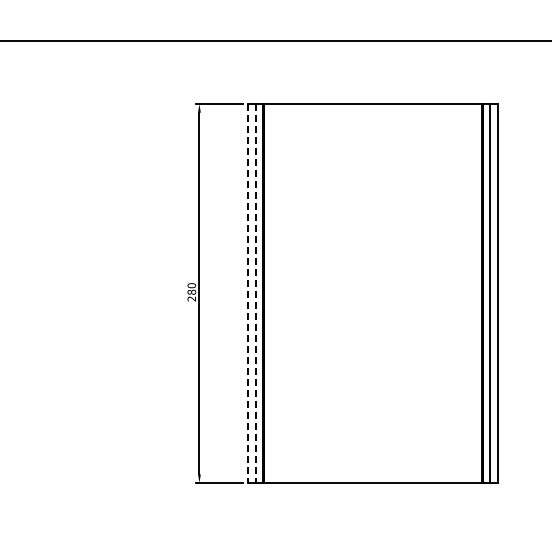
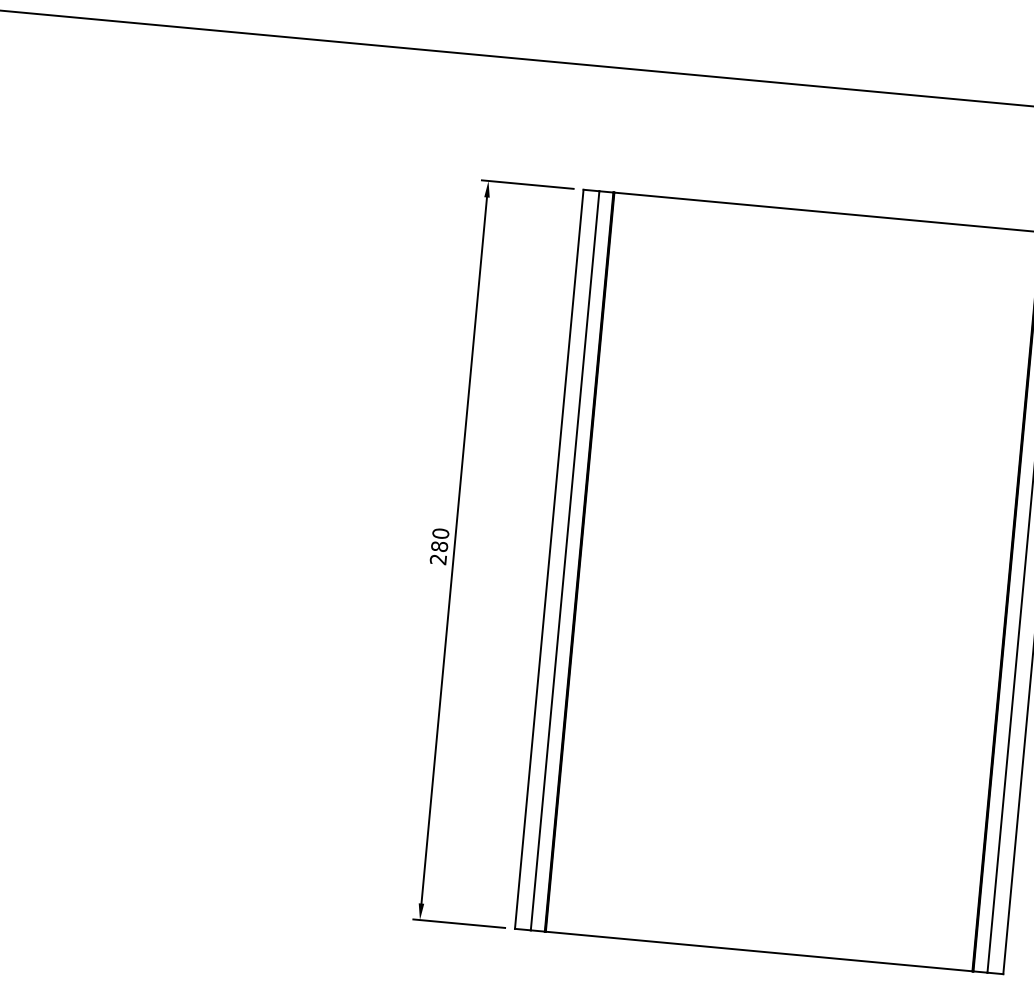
line: (248, 294) -> (549, 561), dashed -> solid
line: (256, 294) -> (565, 562), dashed -> solid

